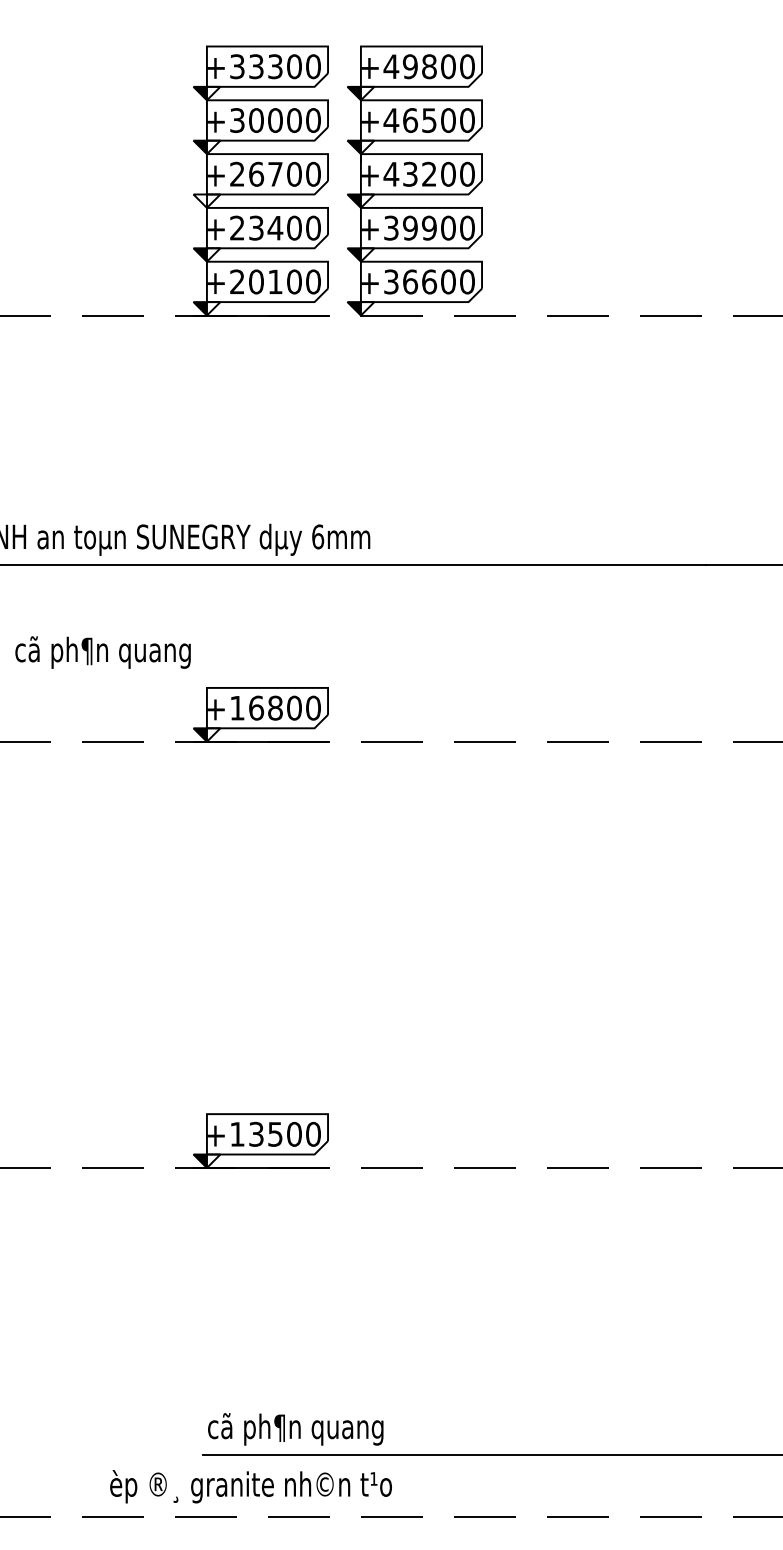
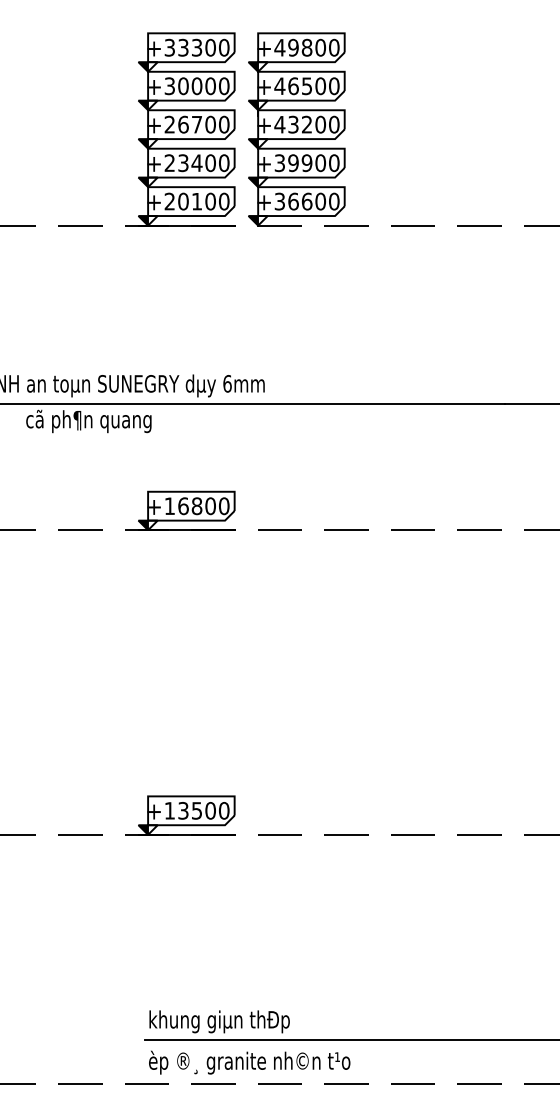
fill: (199, 200) -> (142, 143), added
text: (102, 652) -> (88, 421), moved
text: (306, 1429) -> (219, 1021), cã ph¶n quang -> khung giµn thÐp
text: (250, 1486) -> (249, 1062), moved

